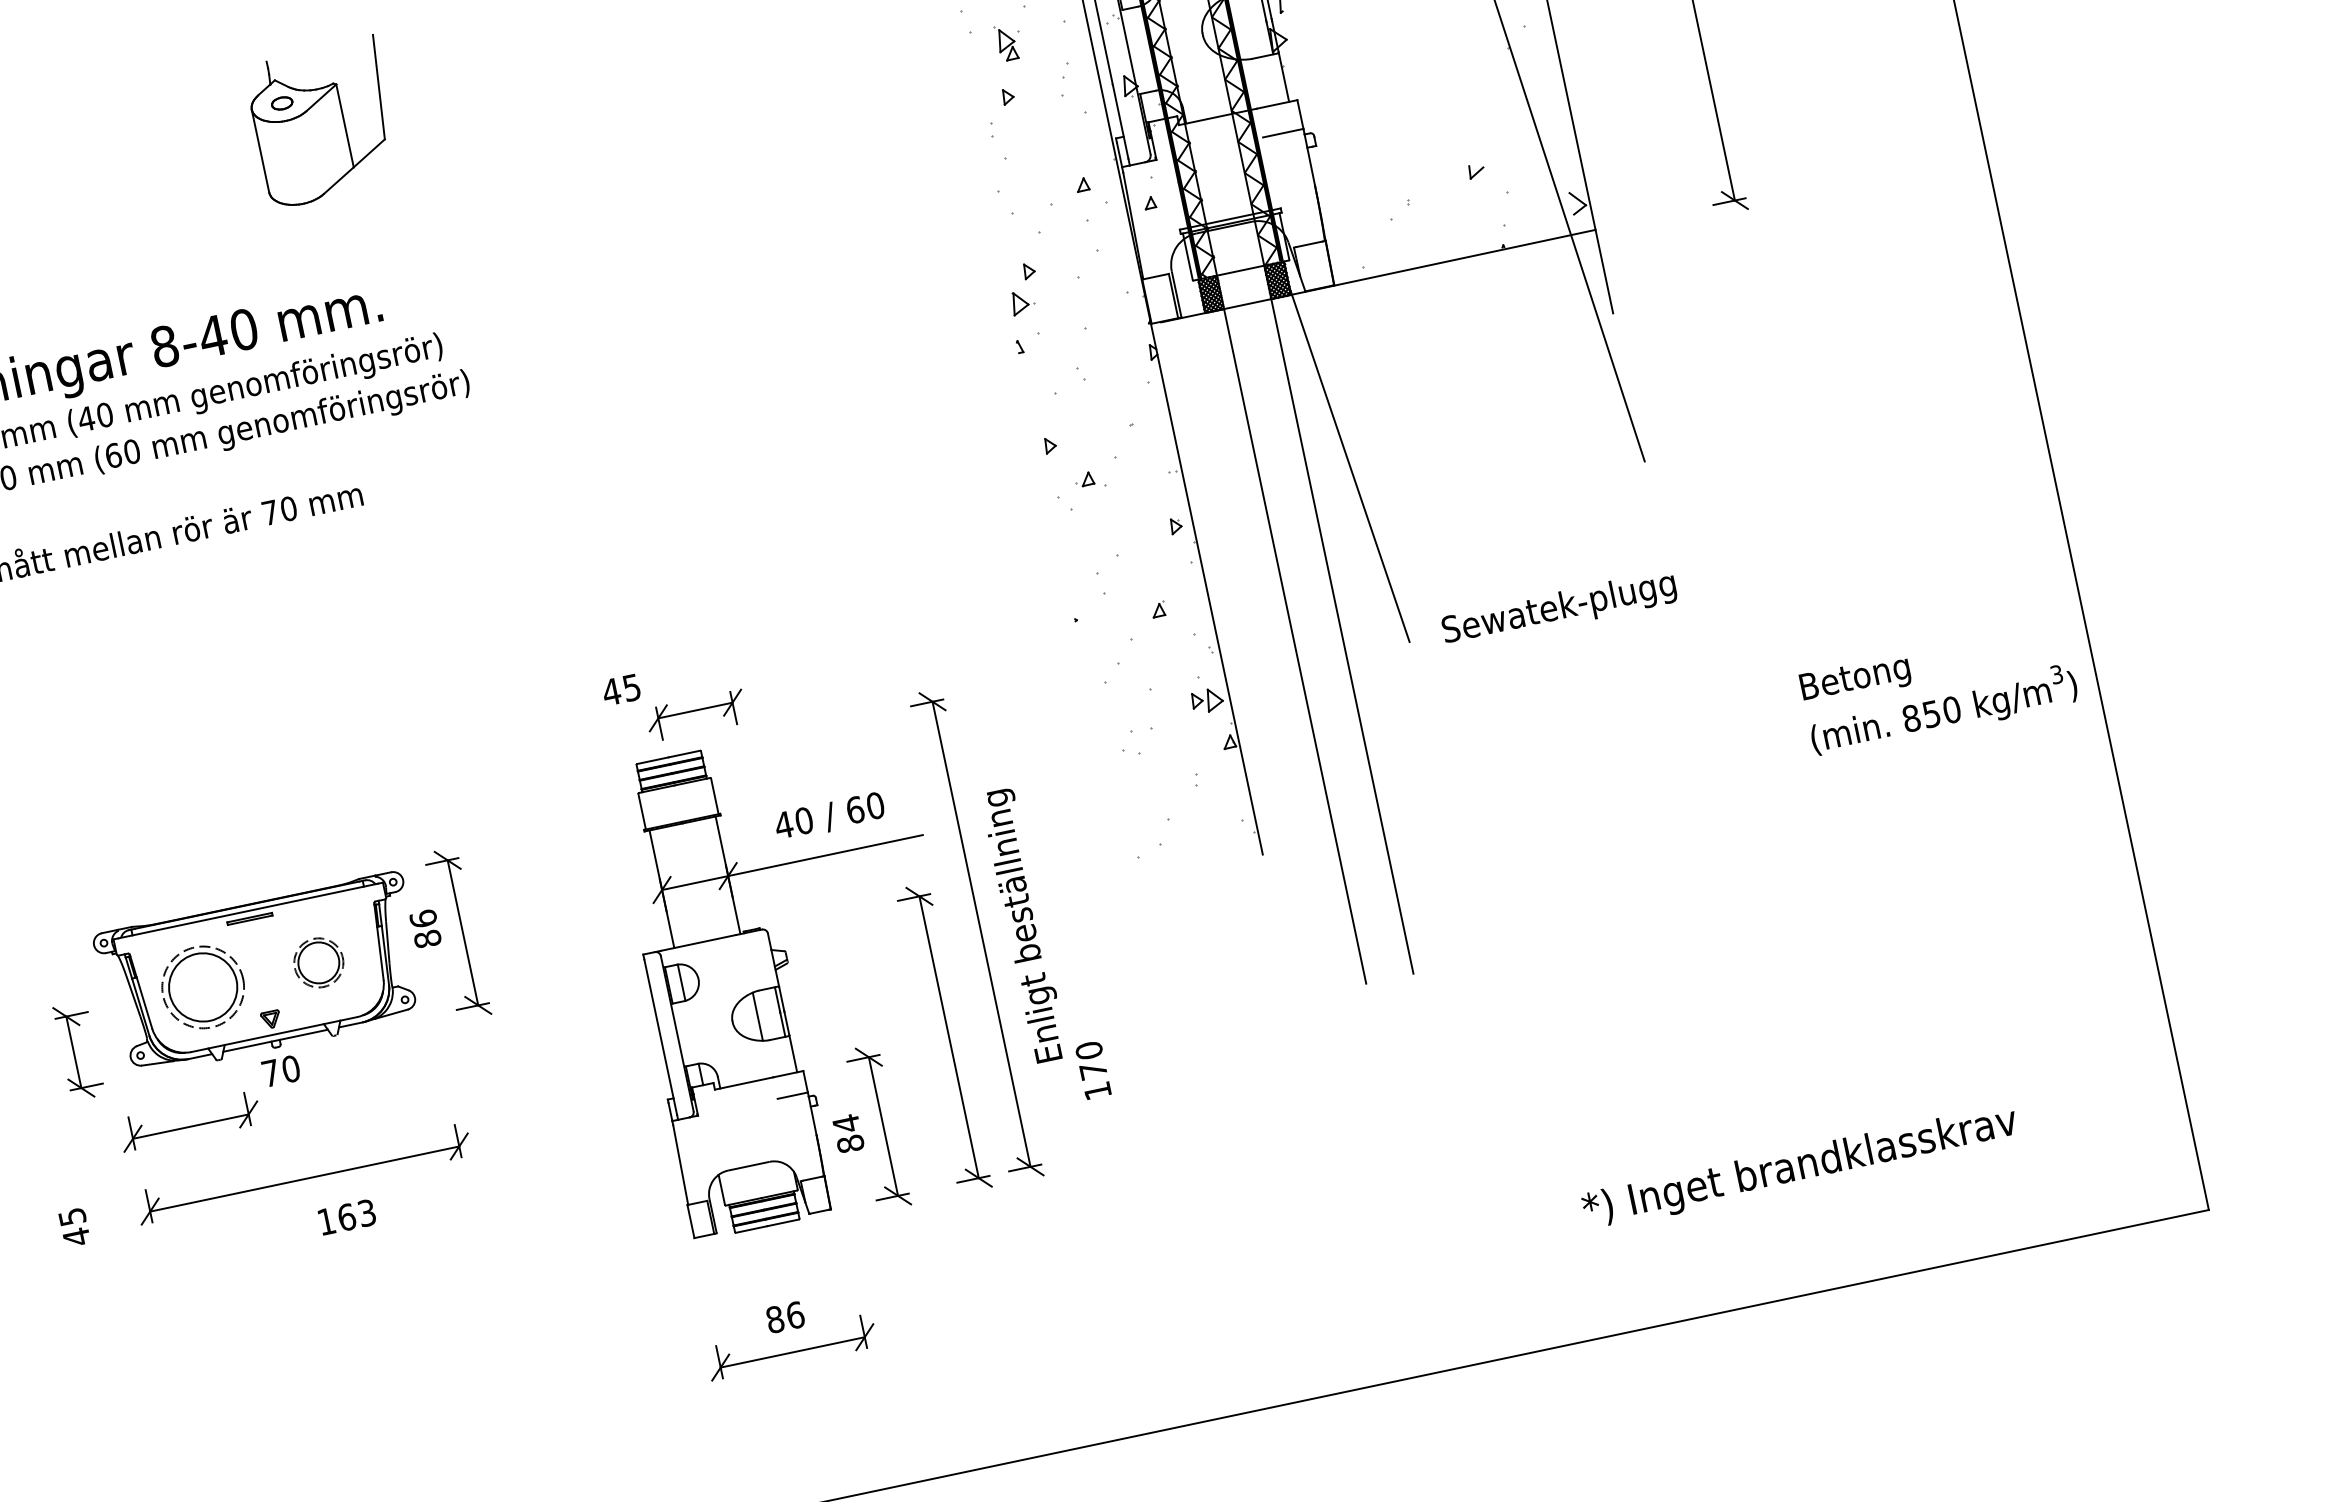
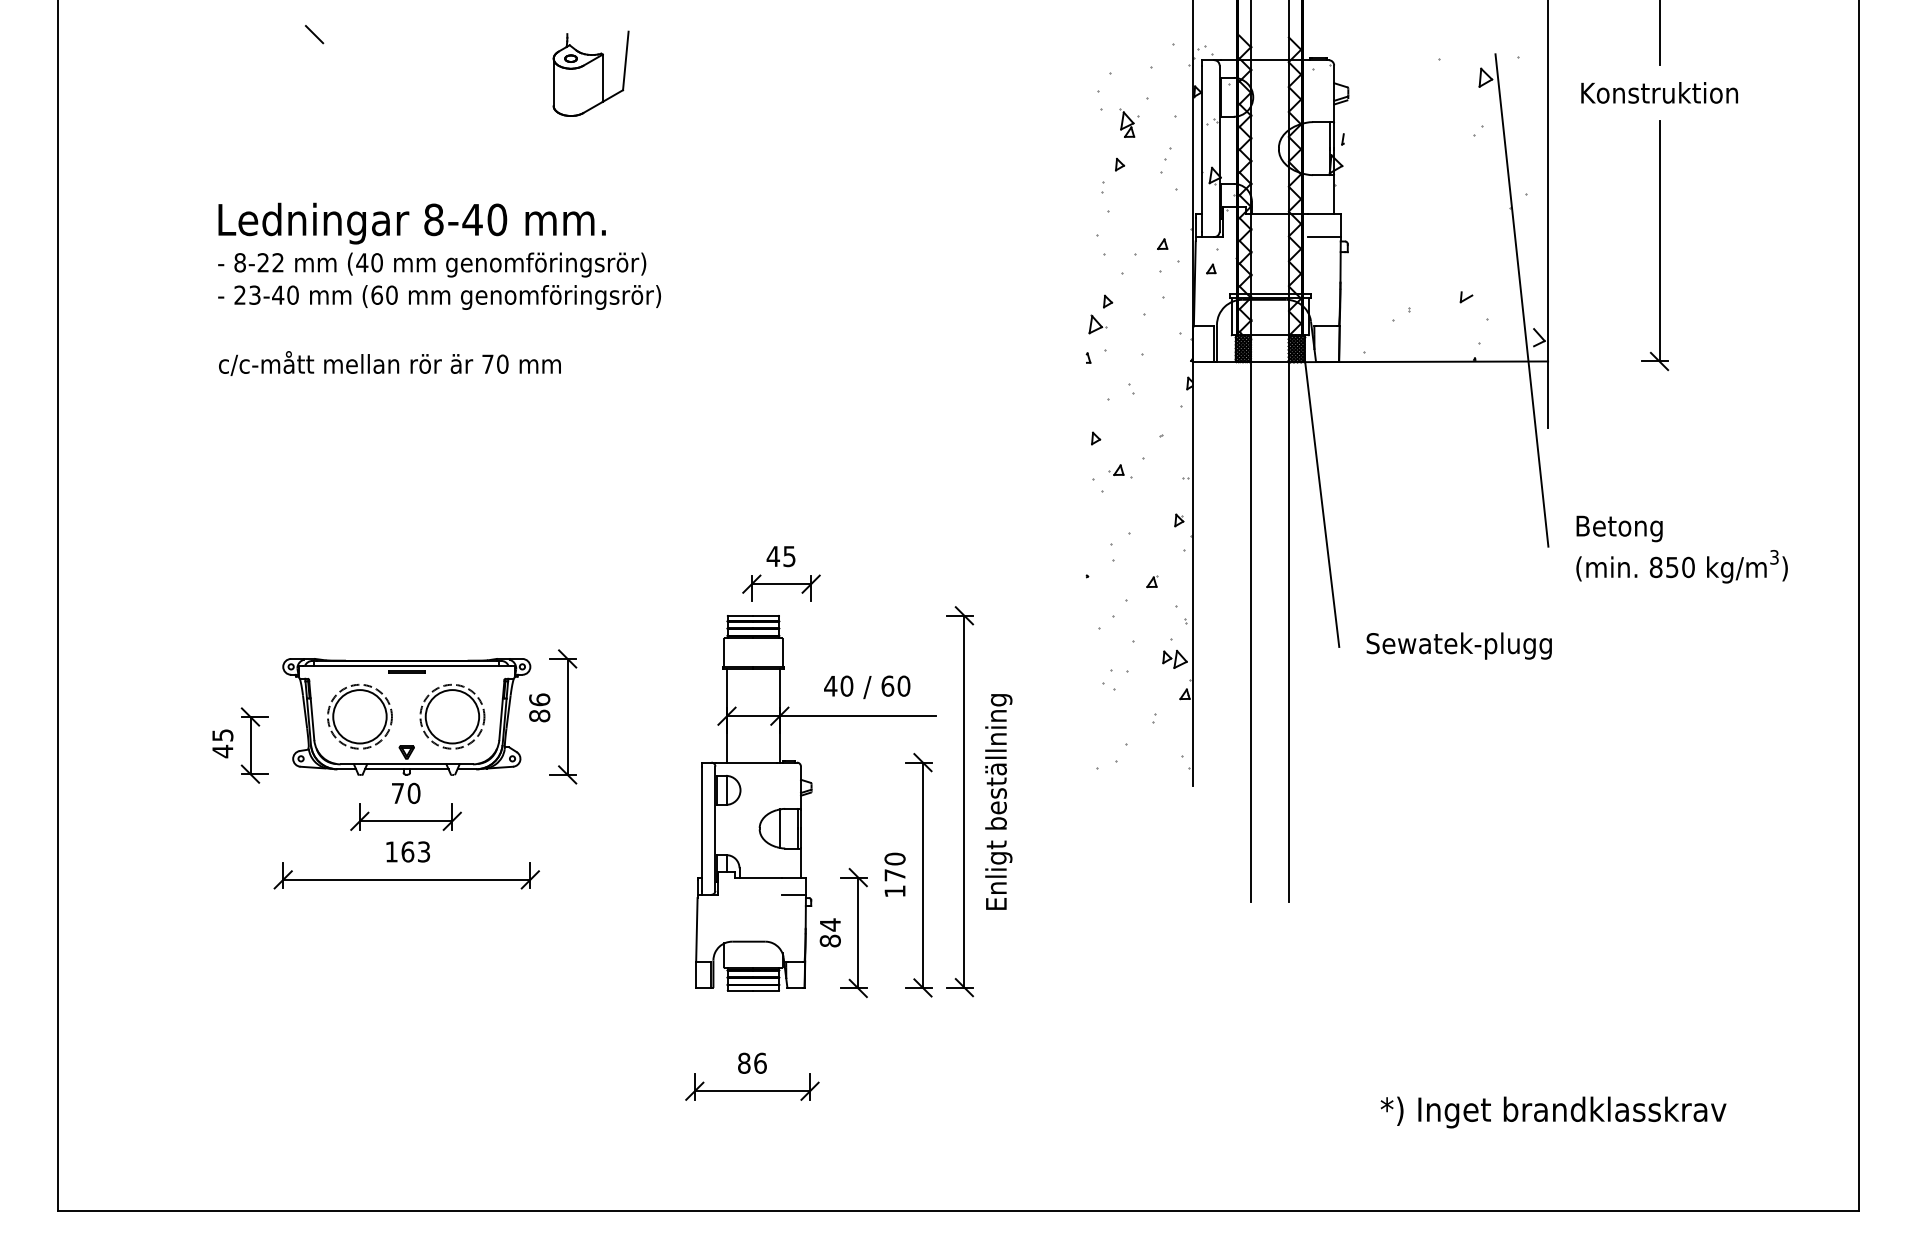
part: (321, 122) -> (590, 73), size x0.71
text: (1938, 689) -> (1681, 549), moved
text: (620, 690) -> (780, 556), moved
part: (318, 962) -> (452, 716), size x1.67
text: (1092, 1070) -> (894, 874), moved
part: (188, 1120) -> (405, 816), moved
text: (347, 1216) -> (408, 851), moved
text: (74, 1227) -> (222, 743), moved

